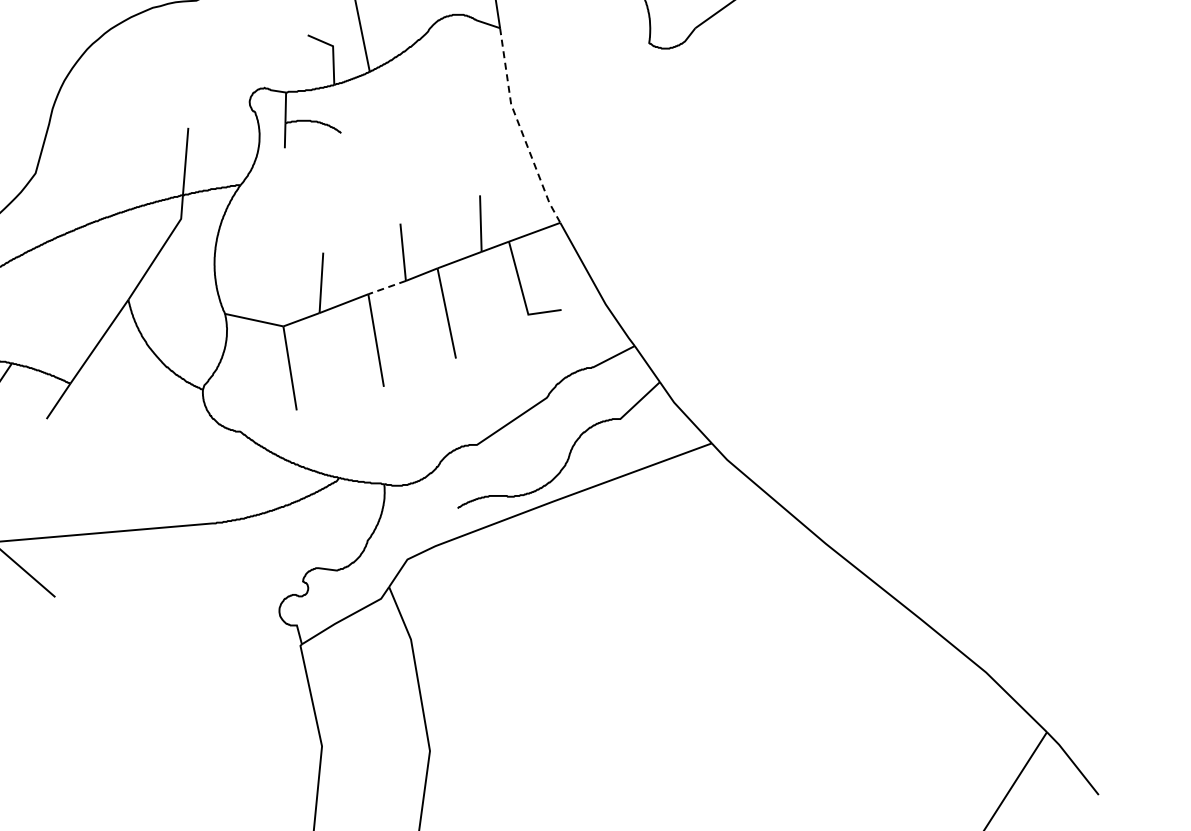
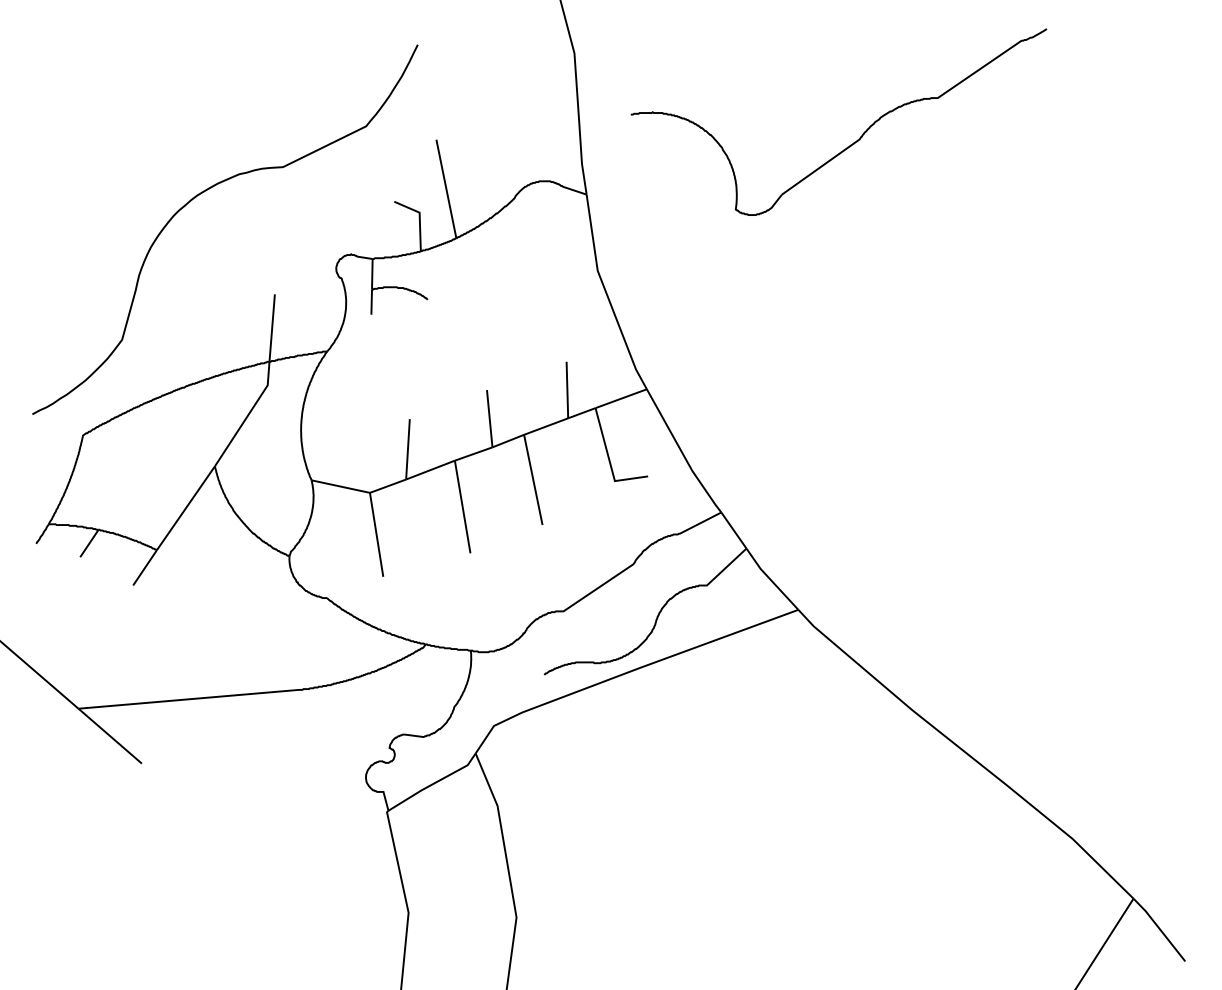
line: (520, 129) -> (607, 295), dashed -> solid
line: (386, 288) -> (473, 454), dashed -> solid

